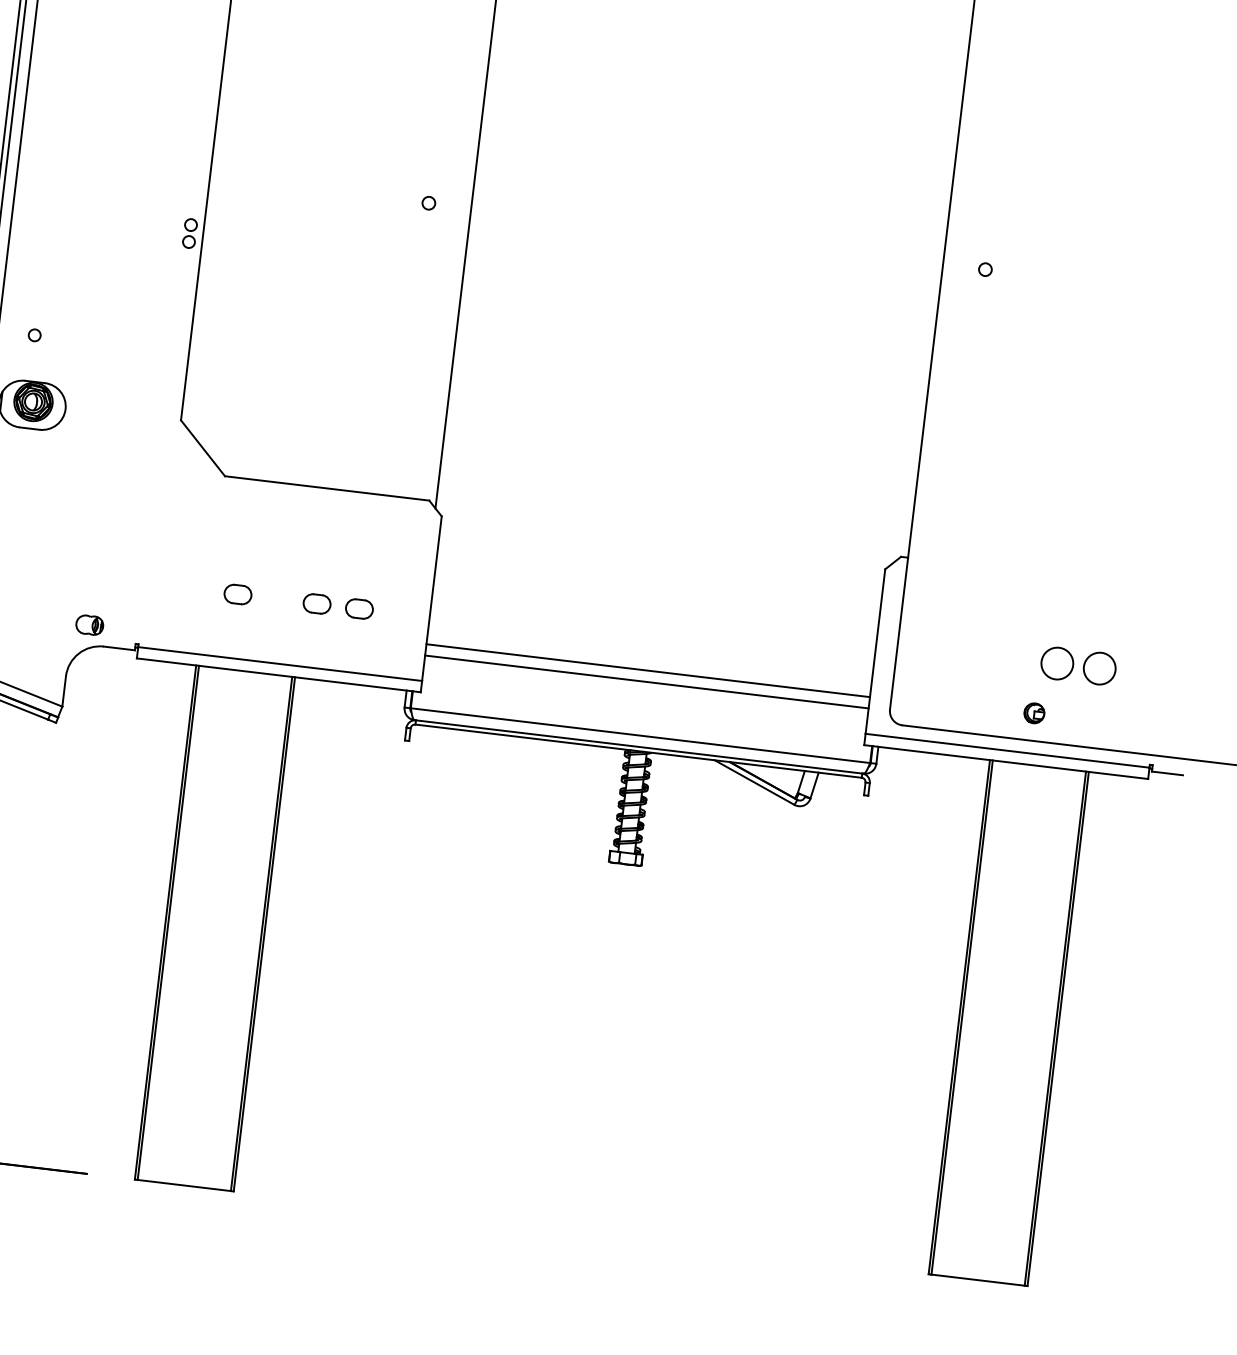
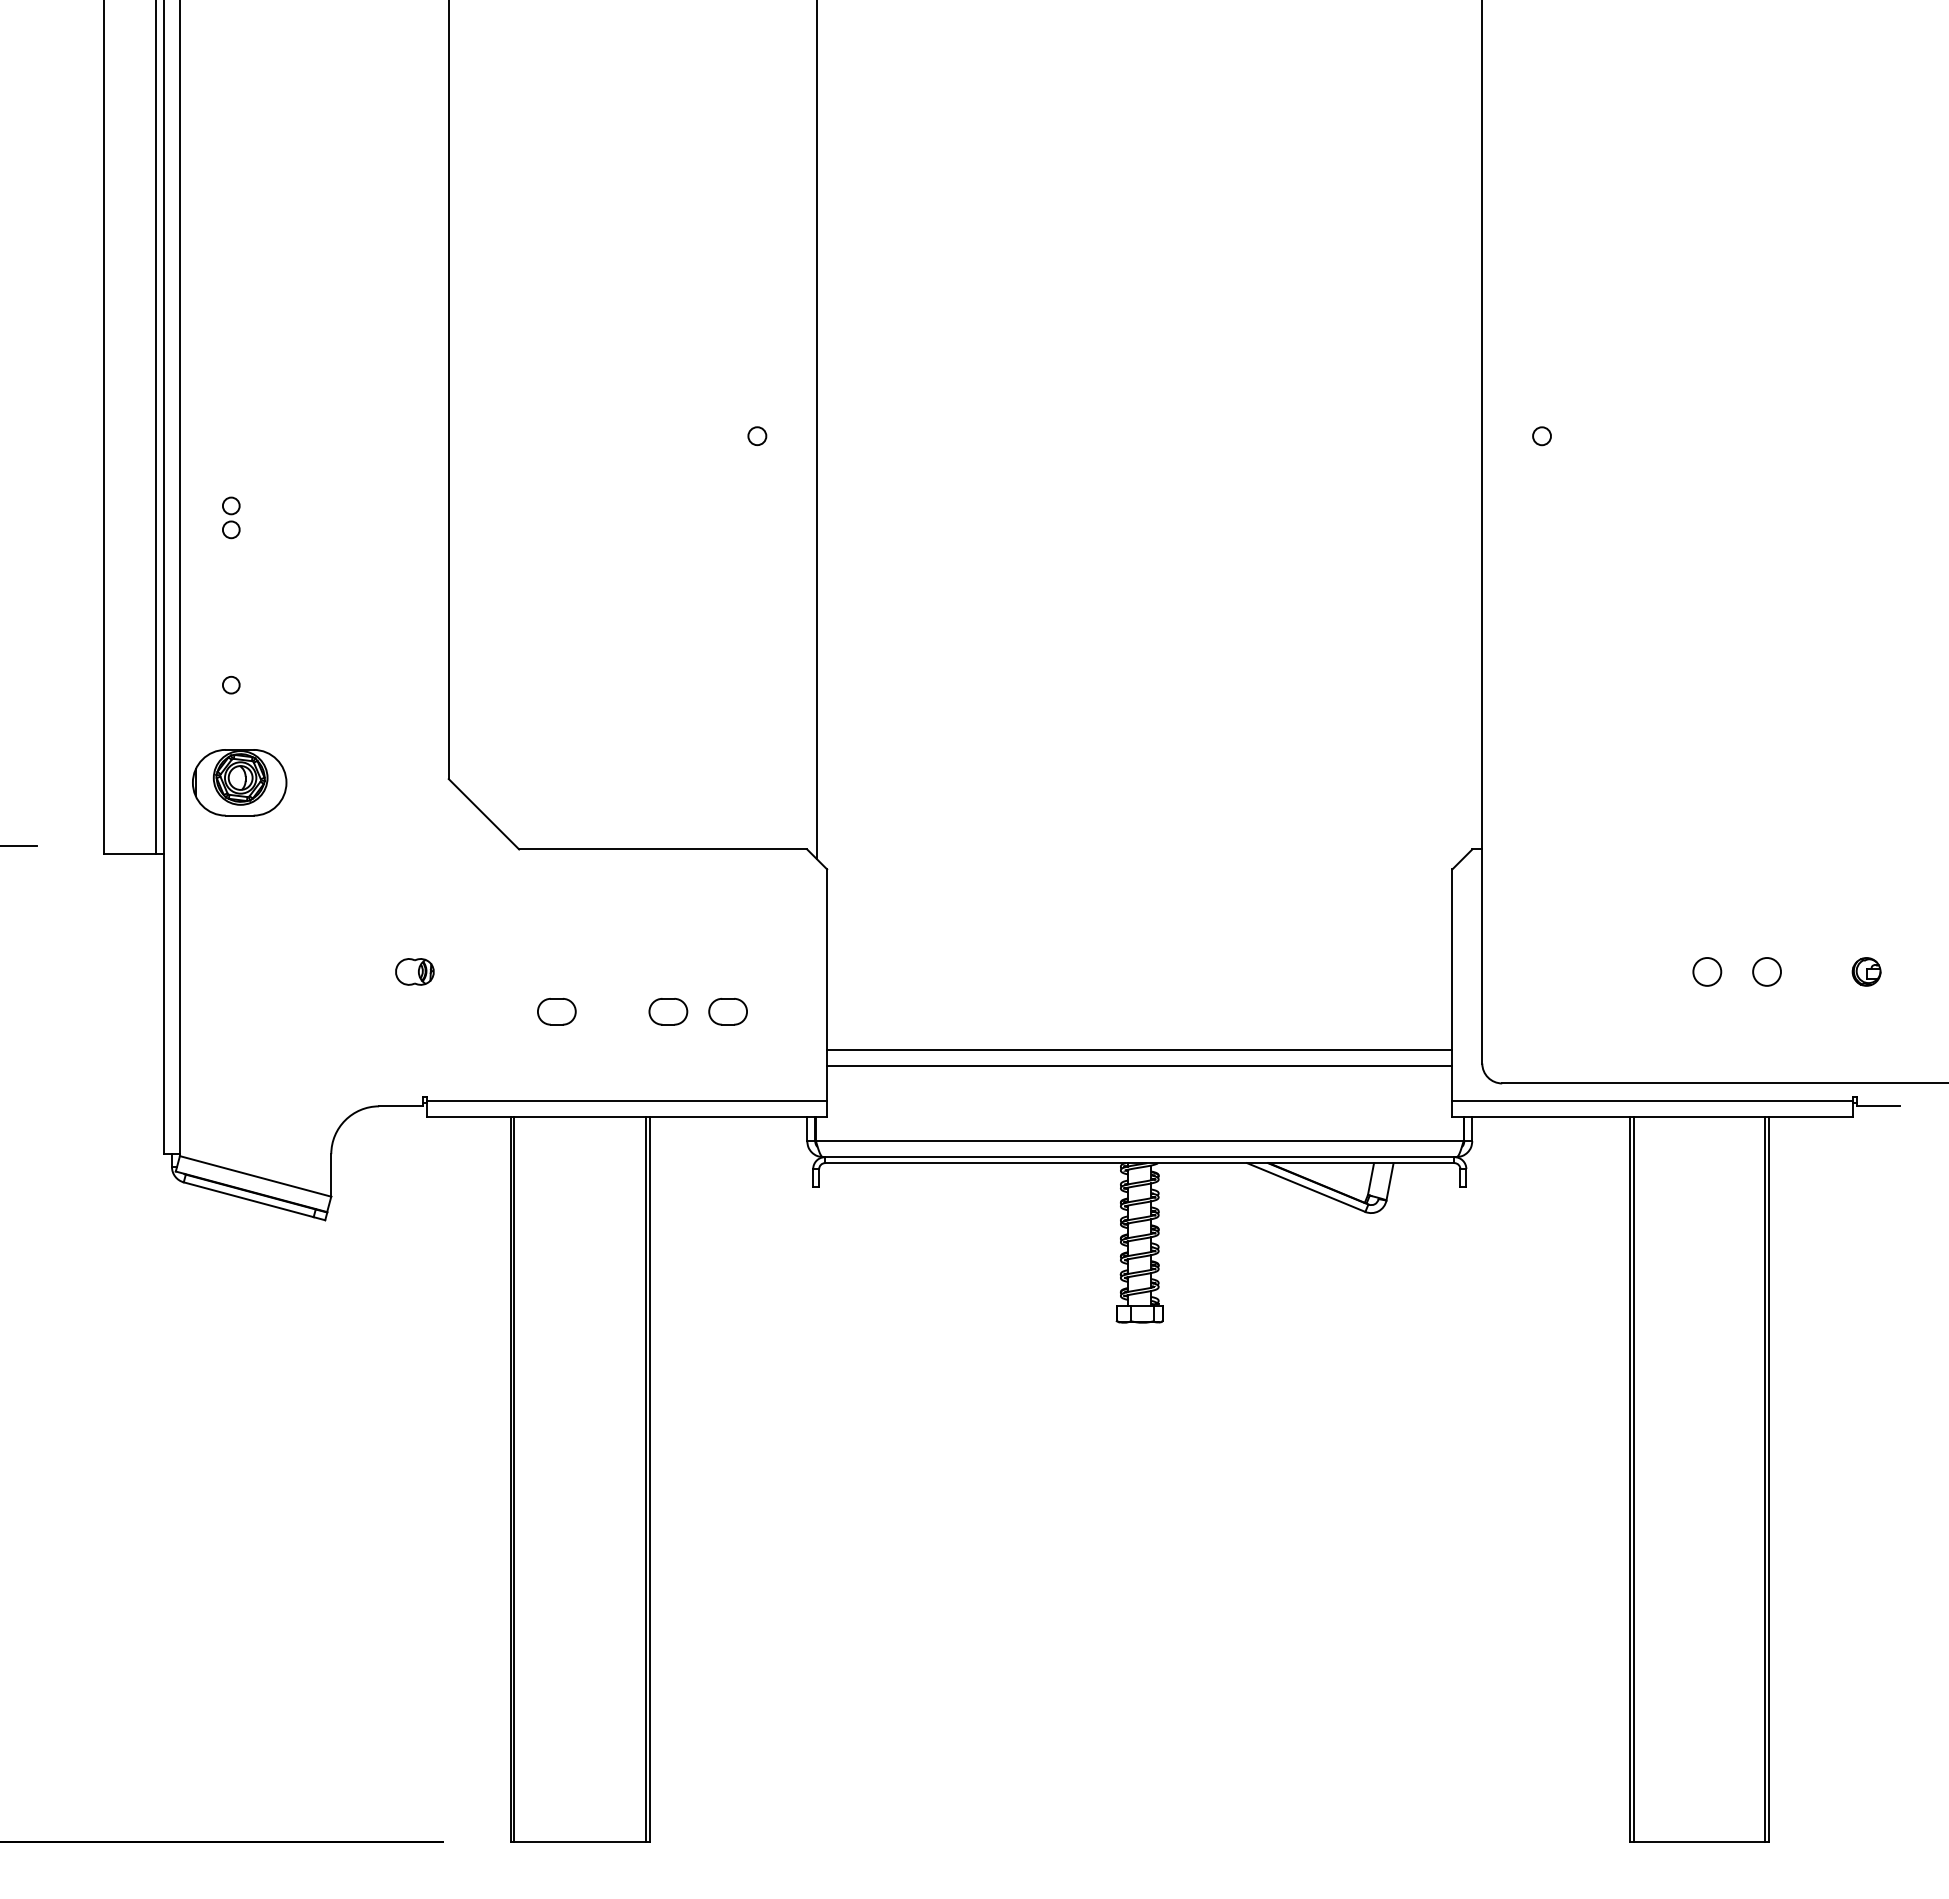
part: (190, 233) -> (231, 517), moved
part: (89, 624) -> (414, 971), moved
circle: (1057, 663) -> (1707, 971), size x0.62
circle: (1100, 668) -> (1767, 971), size x0.62
part: (1034, 713) -> (1866, 971), moved

